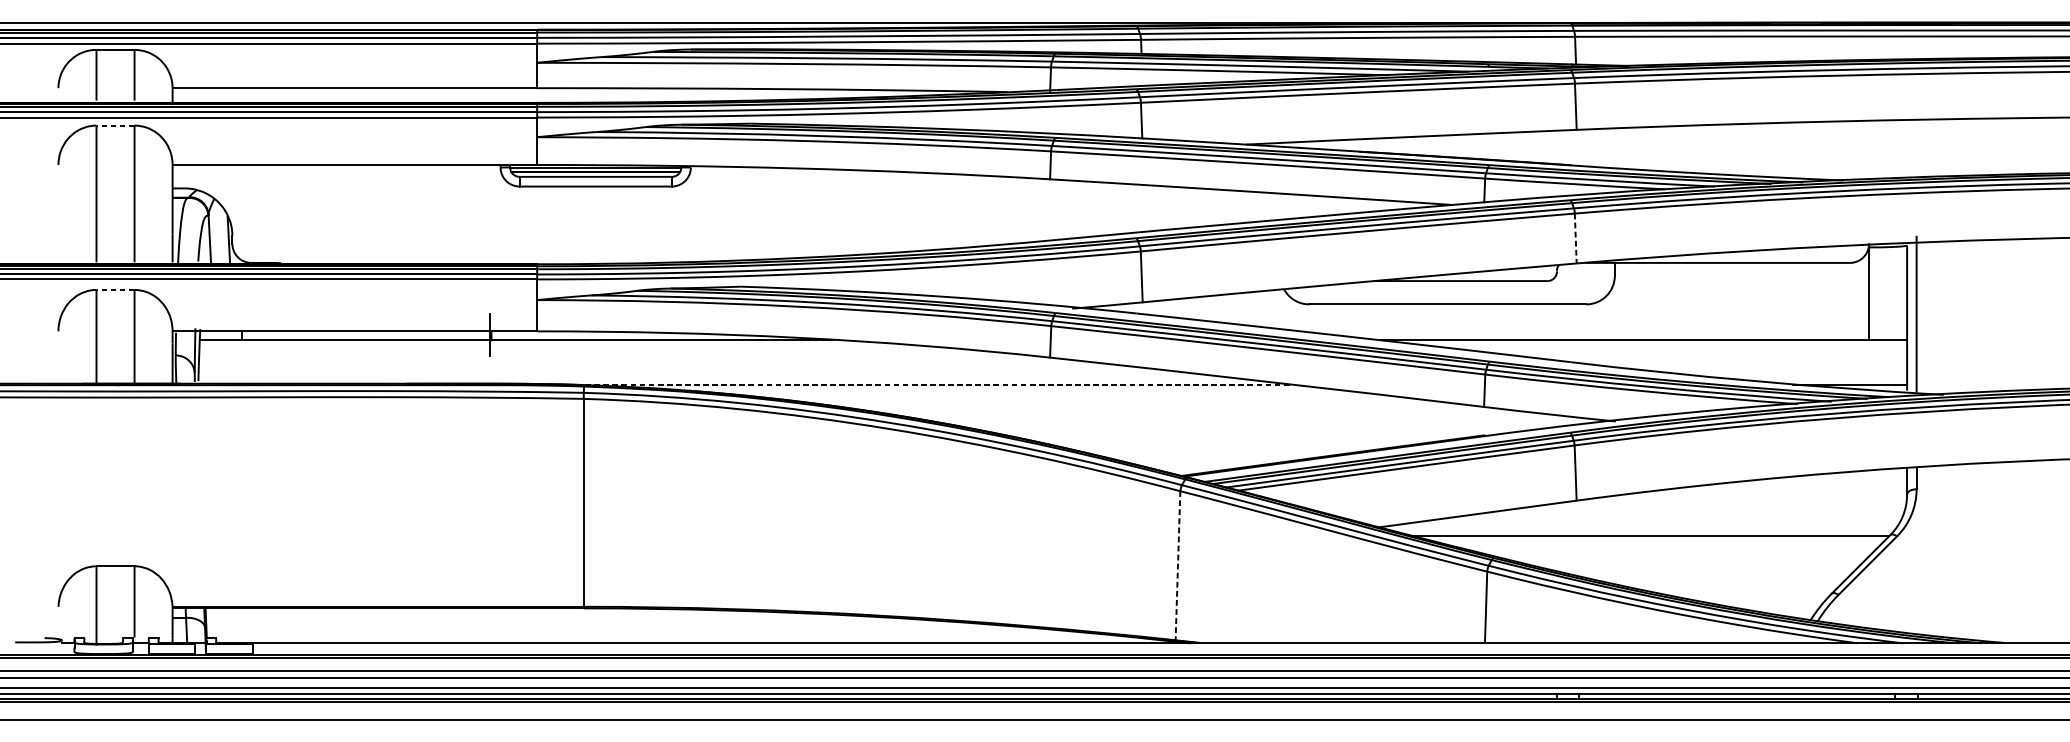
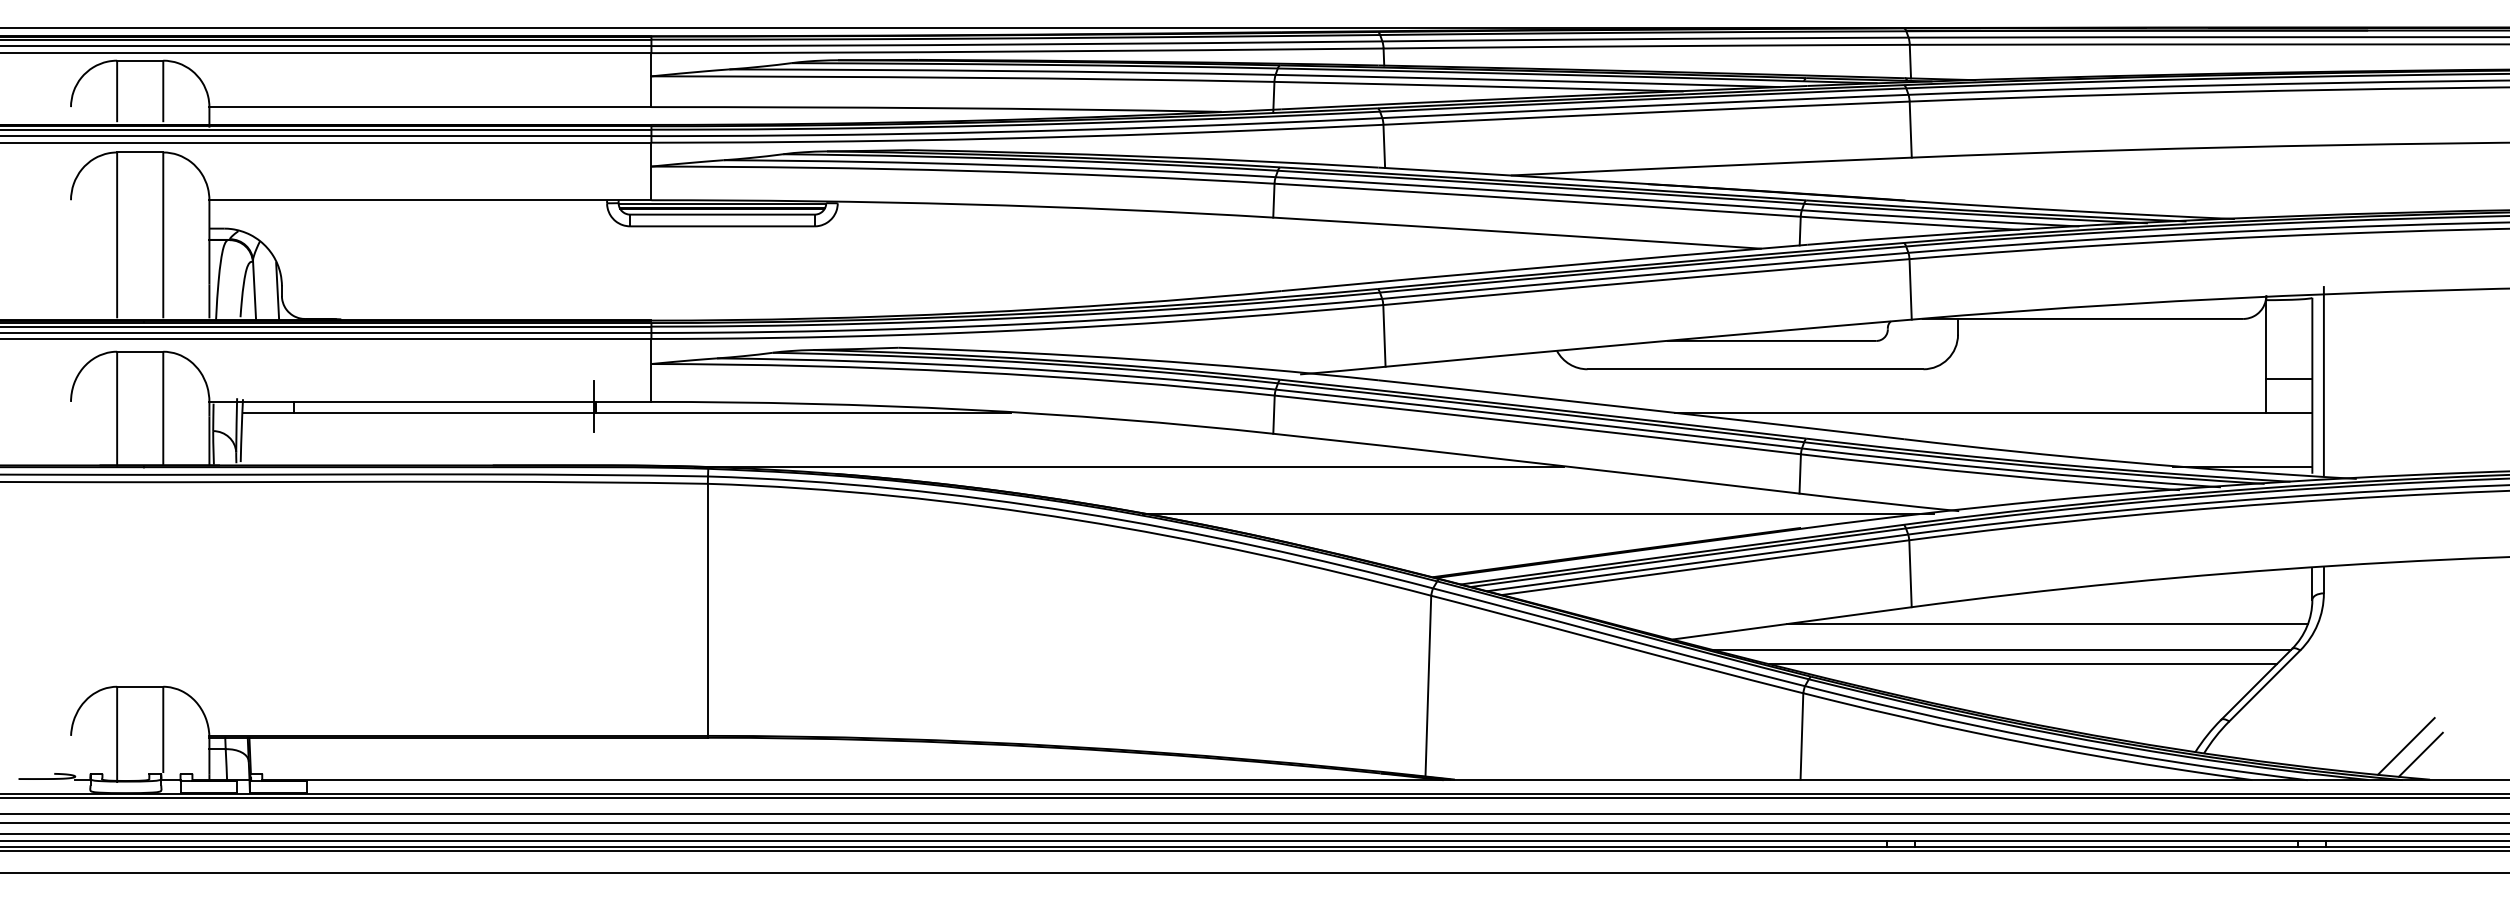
line: (114, 125) -> (139, 152), dashed -> solid
line: (1575, 238) -> (1910, 289), dashed -> solid
line: (114, 289) -> (139, 351), dashed -> solid
line: (1888, 312) -> (2289, 378), added
line: (930, 384) -> (1128, 466), dashed -> solid
line: (1268, 423) -> (1538, 513), added
line: (1688, 514) -> (2047, 624), added
line: (1668, 547) -> (2023, 663), added
line: (1178, 566) -> (1428, 686), dashed -> solid
line: (1984, 615) -> (2406, 746), added
line: (1996, 622) -> (2420, 754), added

